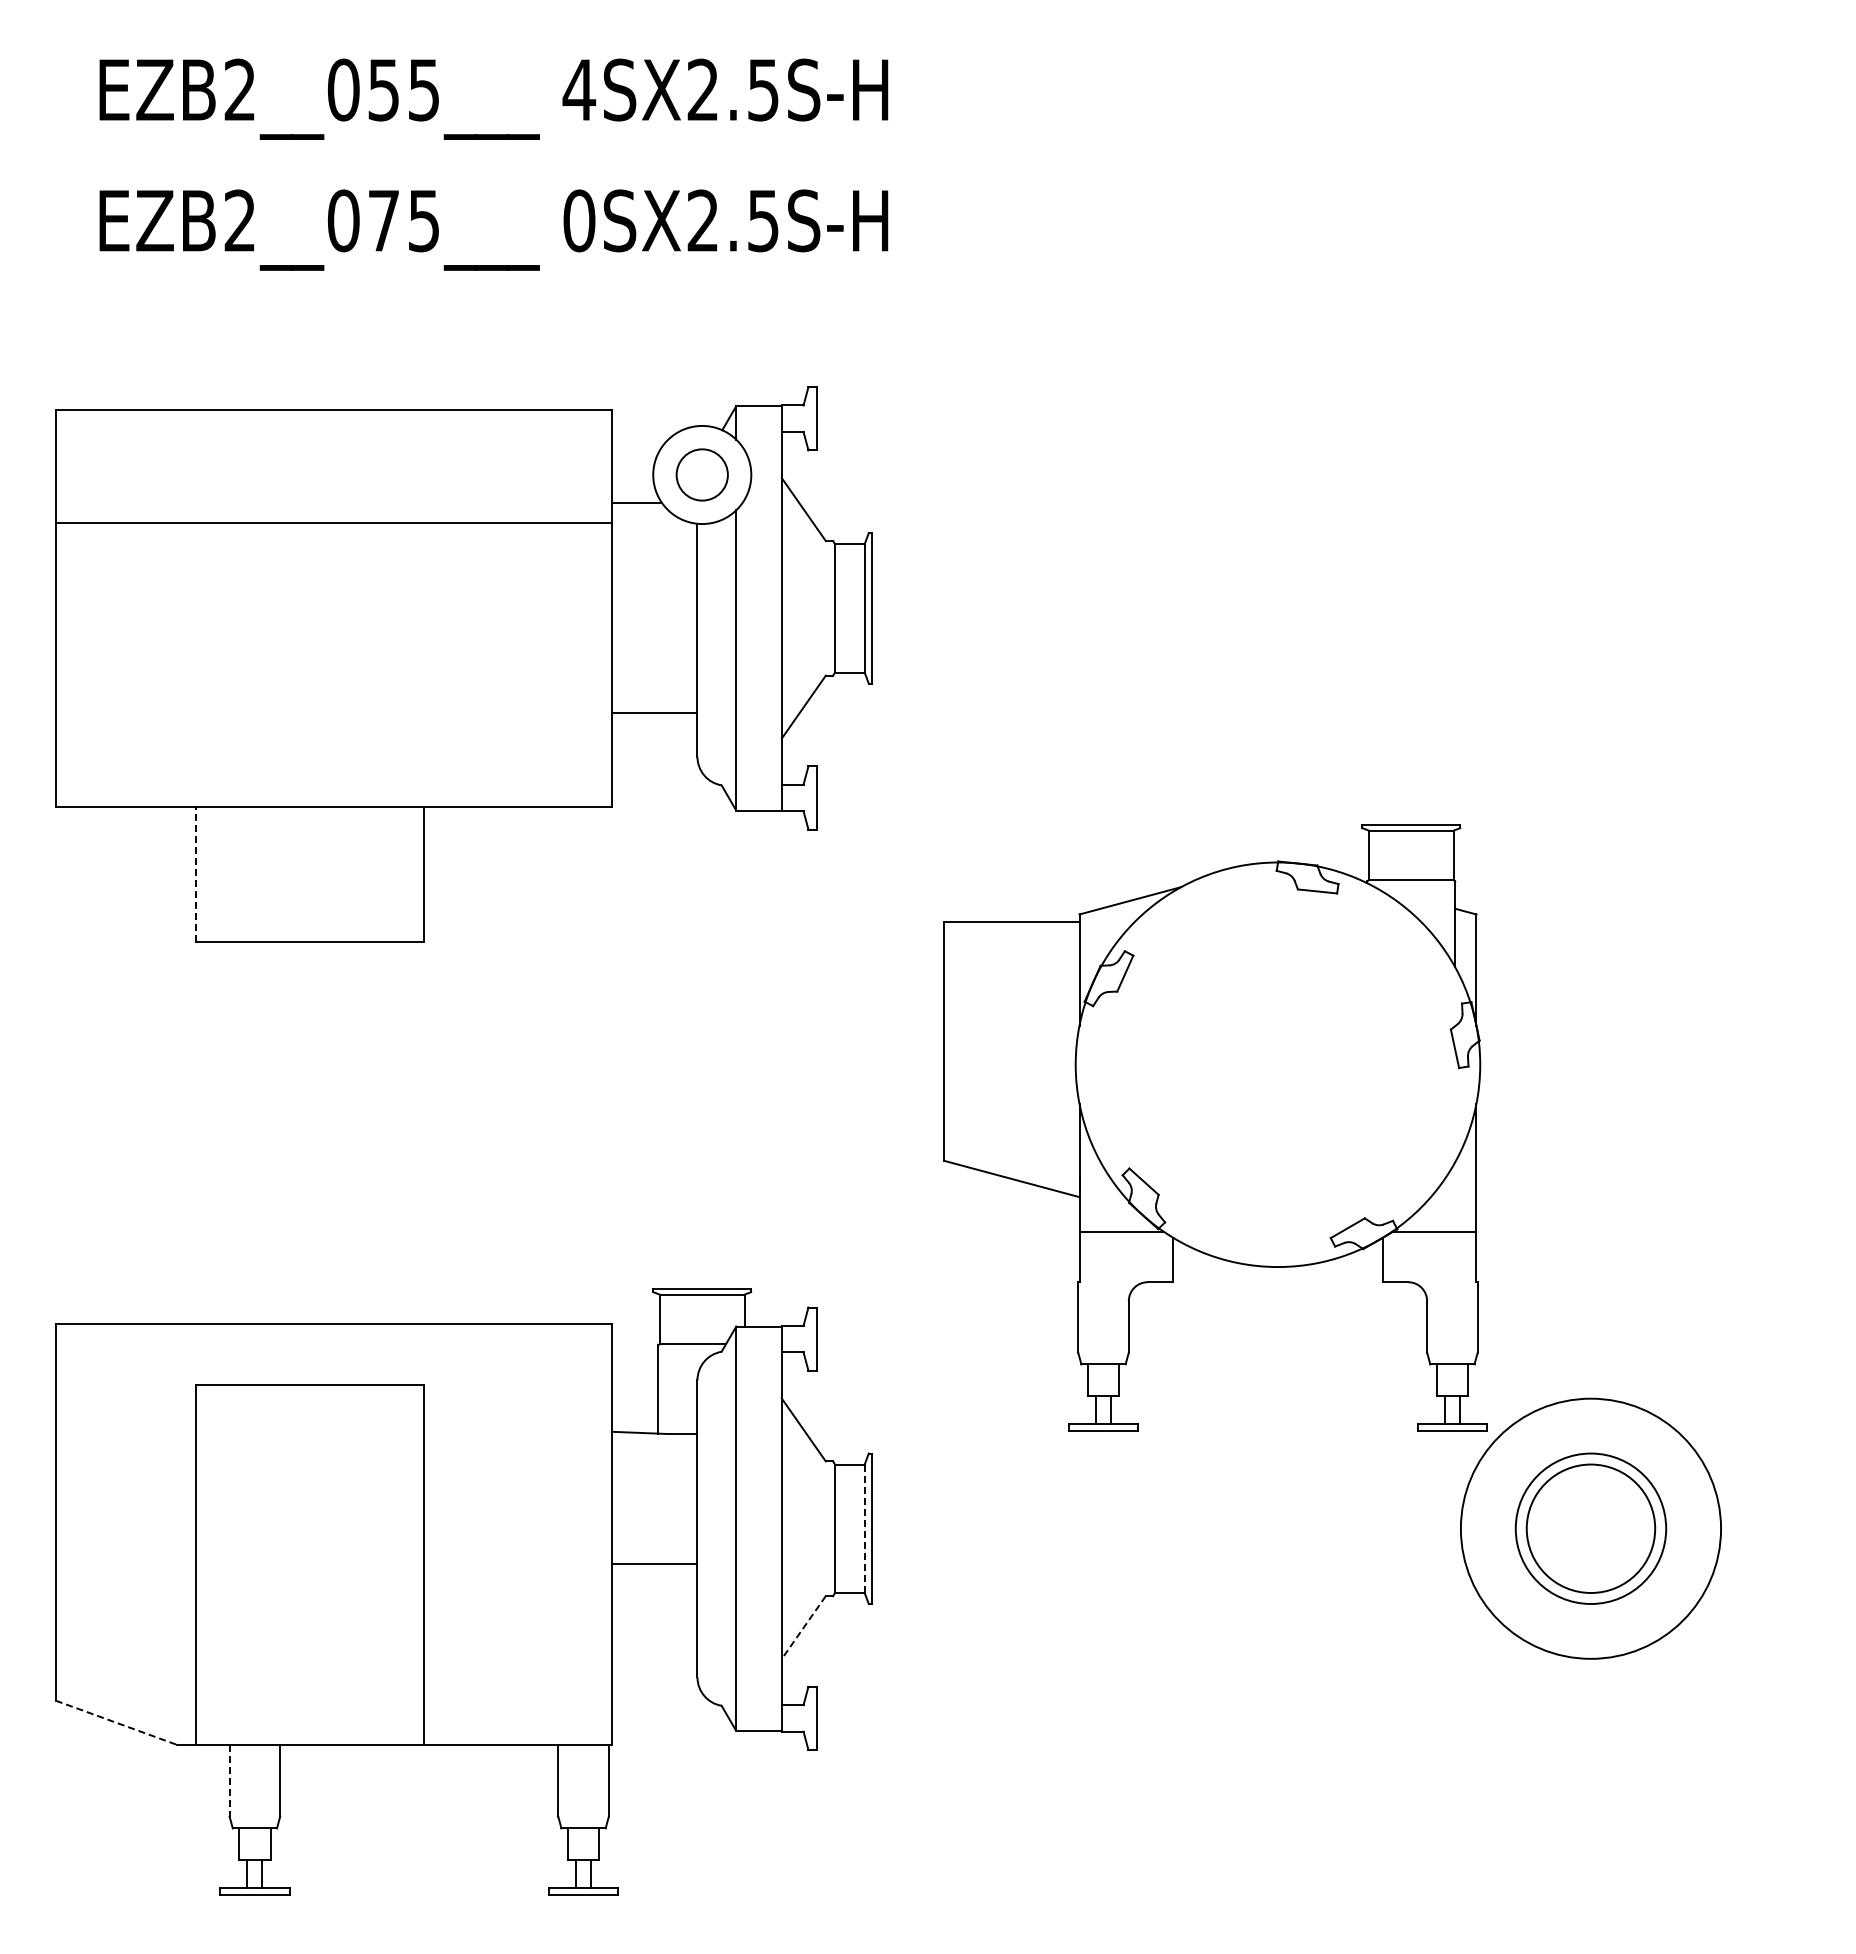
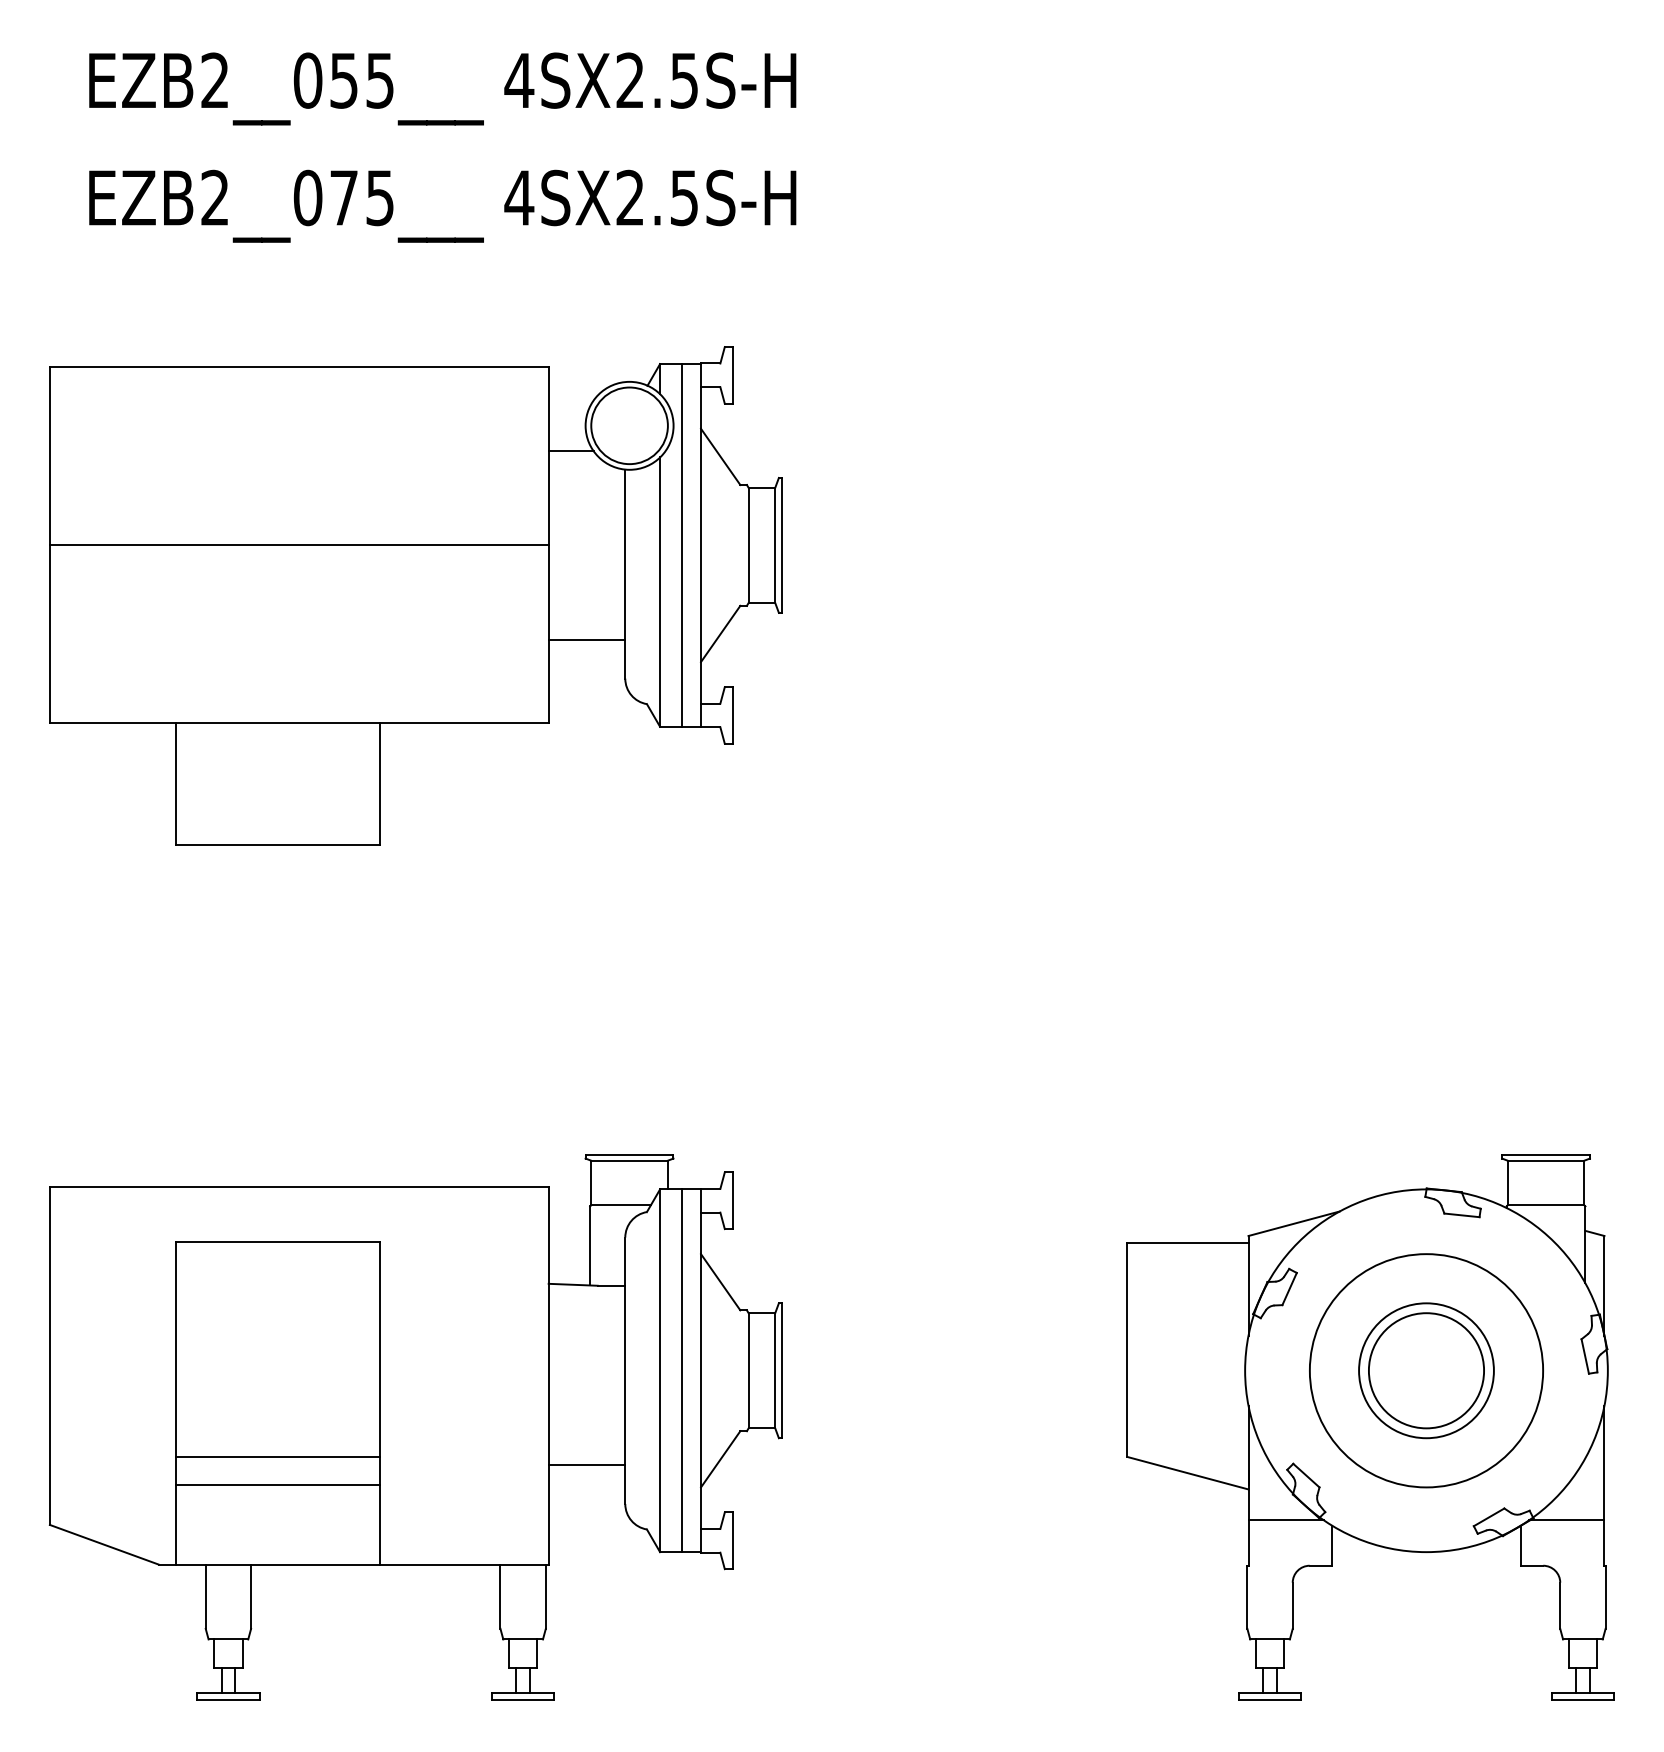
text: (579, 220) -> (519, 197), 0SX2.5S-H -> 4SX2.5S-H
circle: (702, 474) -> (629, 425), size x1.67
line: (333, 523) -> (298, 545), moved
line: (760, 608) -> (681, 545), added
line: (196, 874) -> (176, 784), dashed -> solid
part: (1215, 1127) -> (1370, 1427), moved
line: (760, 1528) -> (681, 1370), added
line: (864, 1529) -> (775, 1371), dashed -> solid
line: (654, 1563) -> (586, 1464), moved
line: (309, 1624) -> (277, 1456), added
line: (803, 1627) -> (720, 1459), dashed -> solid
line: (309, 1656) -> (277, 1485), added
line: (116, 1722) -> (104, 1544), dashed -> solid
line: (229, 1780) -> (205, 1596), dashed -> solid

